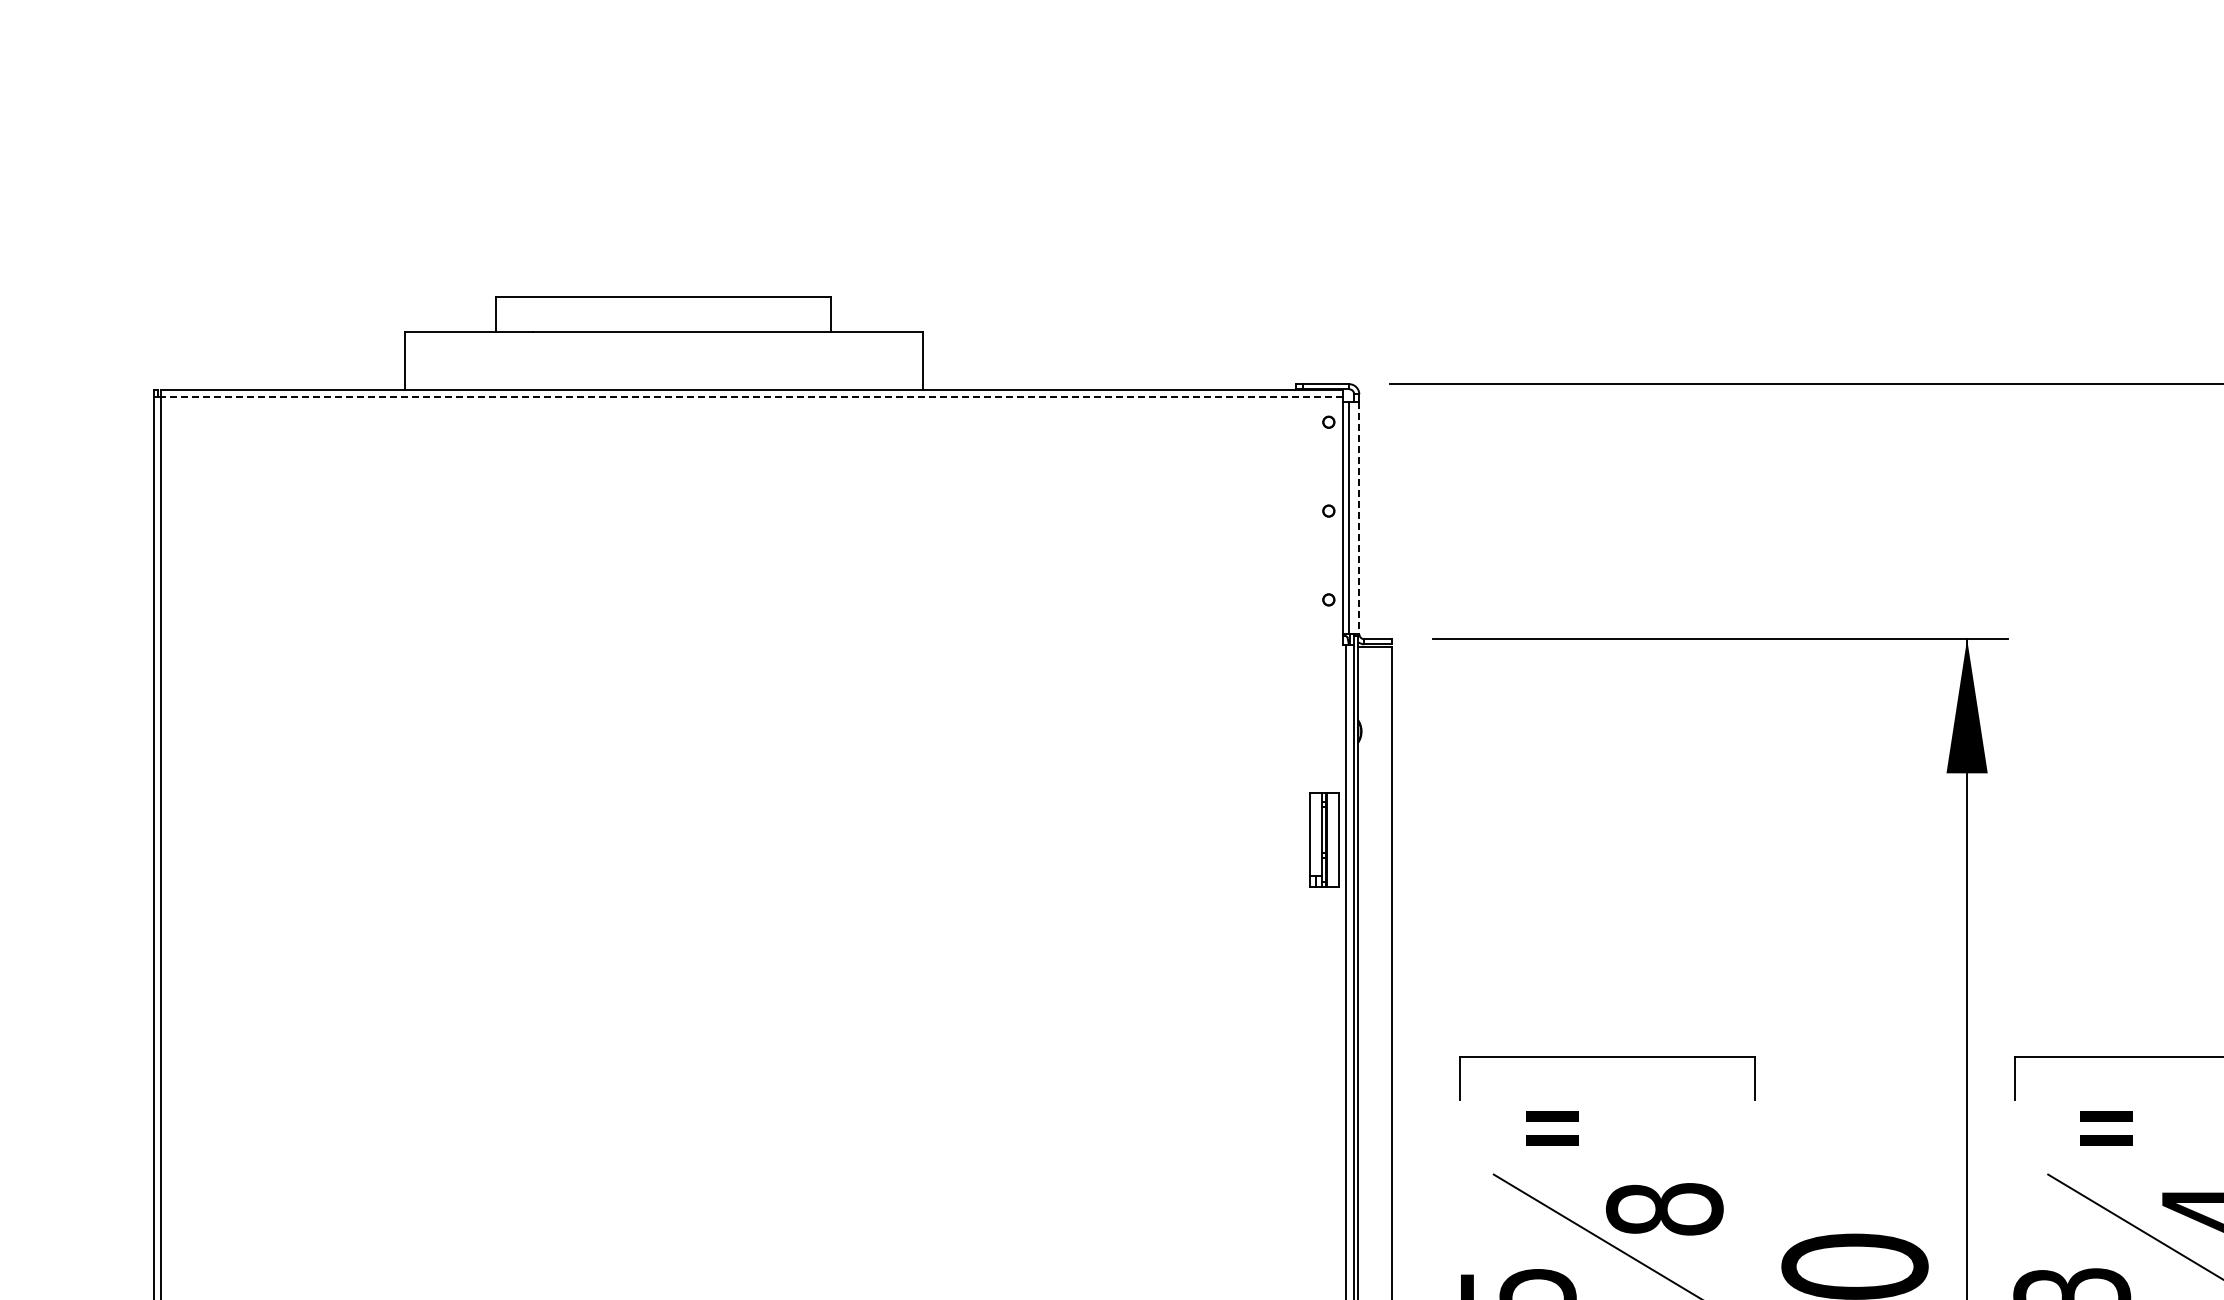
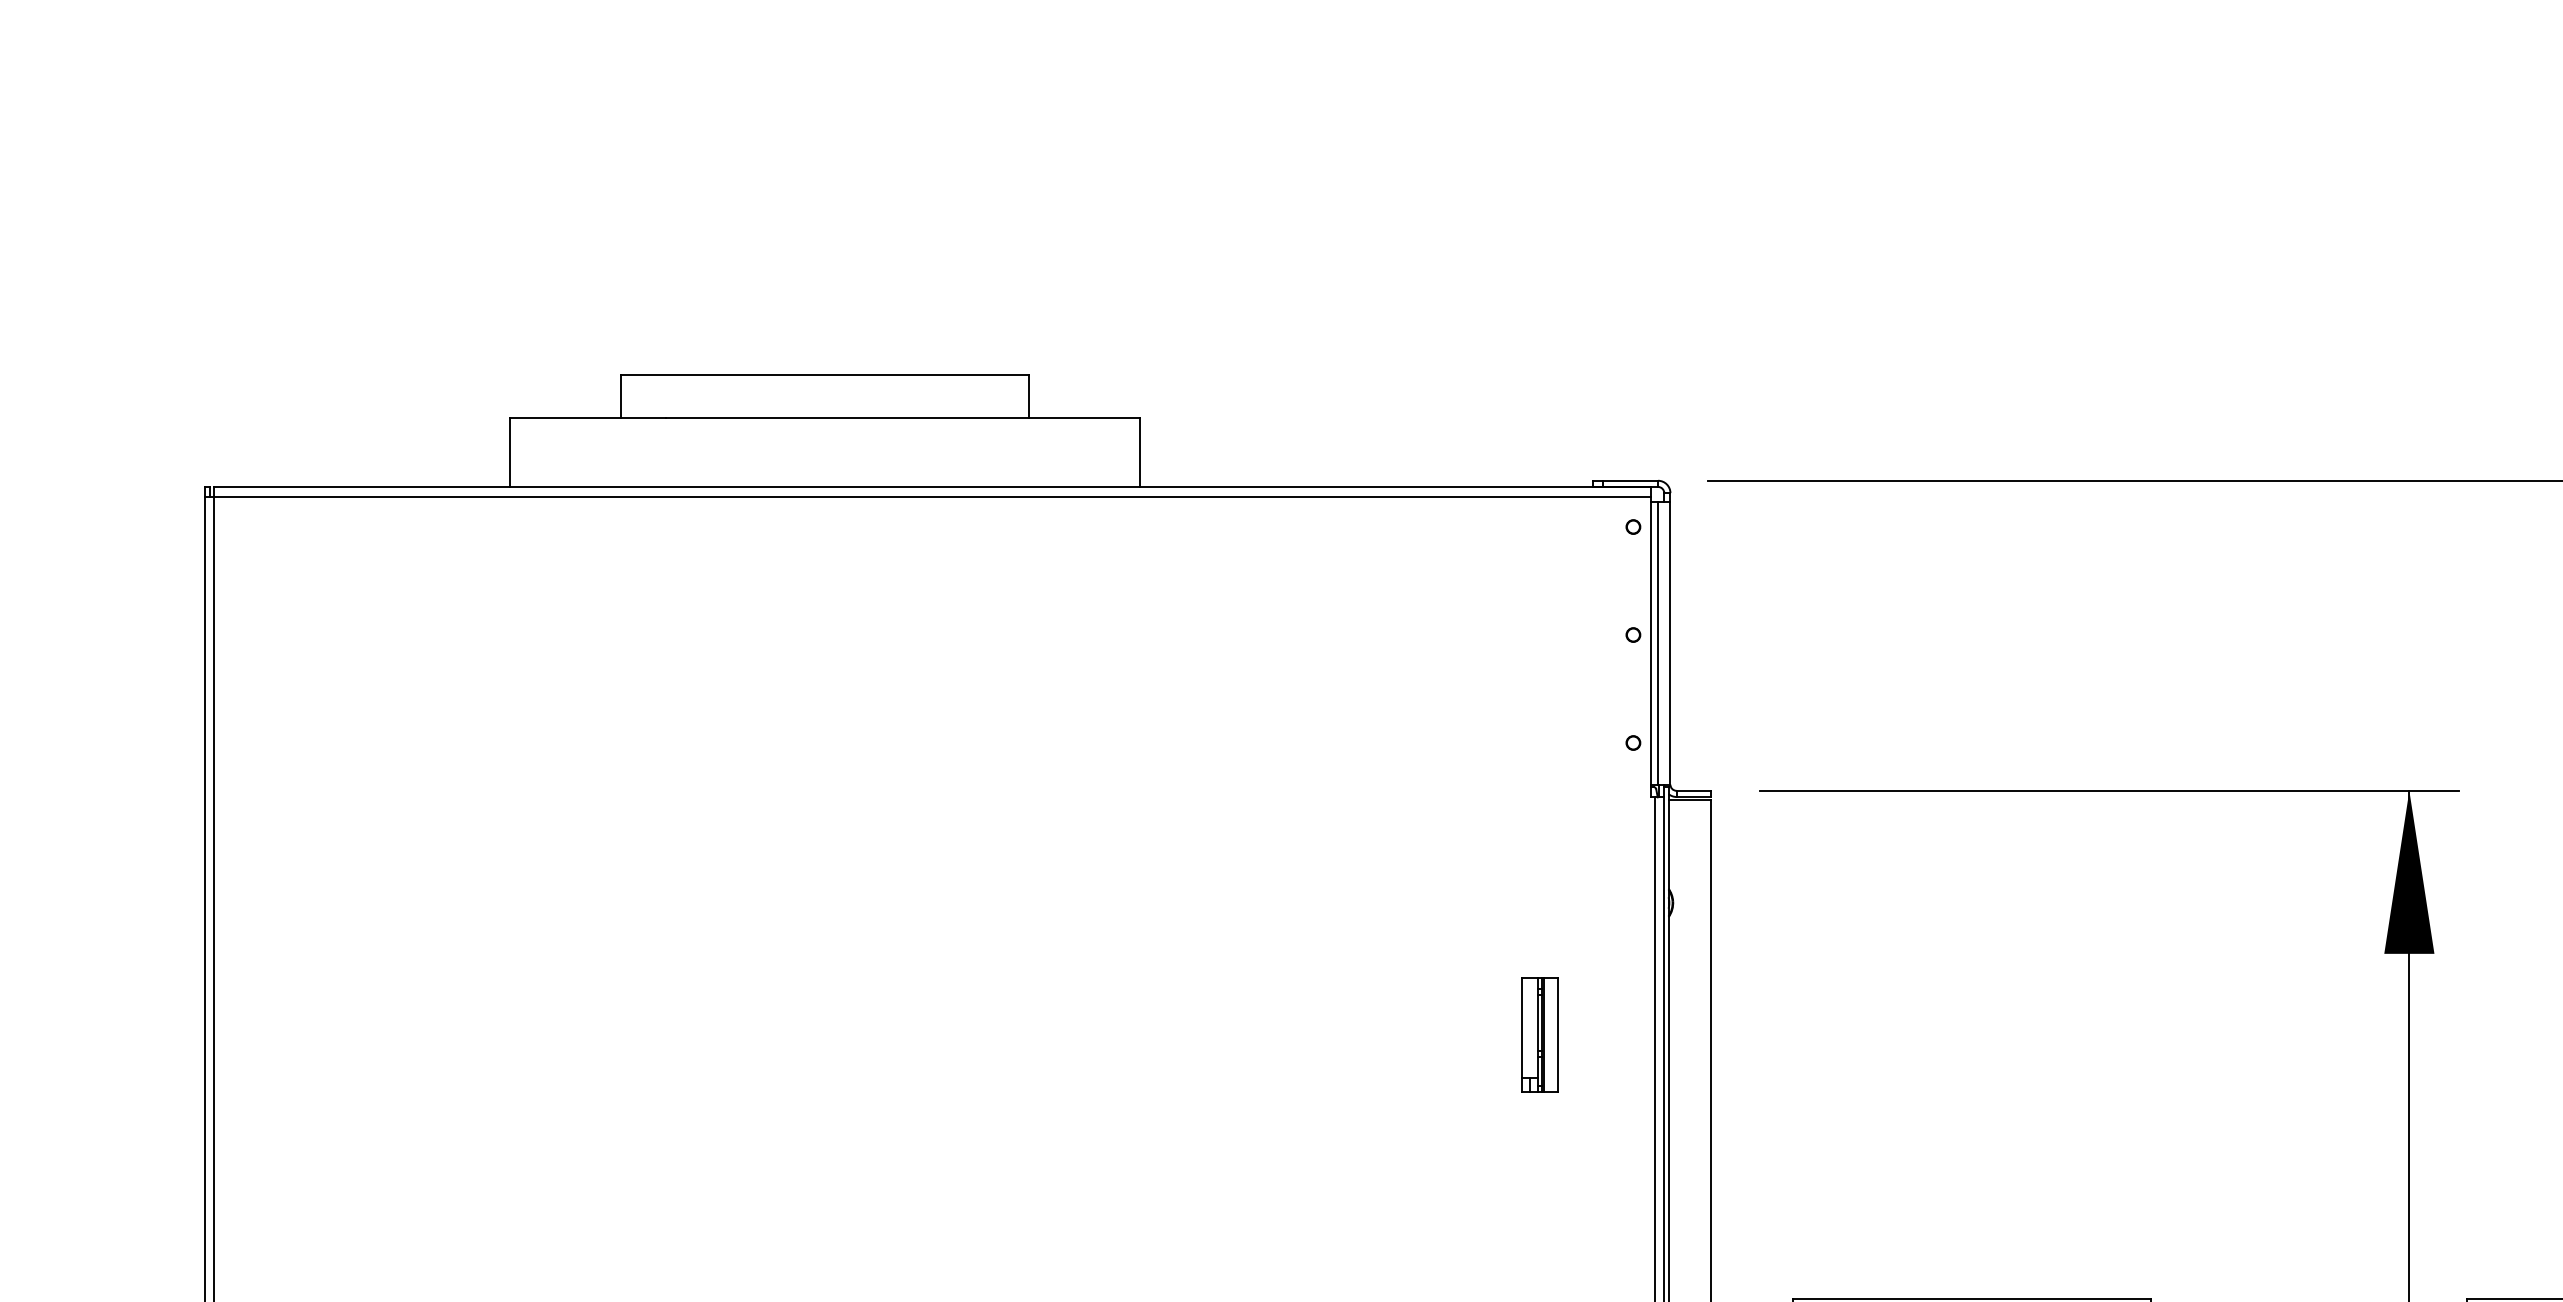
line: (752, 397) -> (932, 496), dashed -> solid
line: (1359, 518) -> (1670, 644), dashed -> solid
part: (1324, 839) -> (1540, 1034), moved

